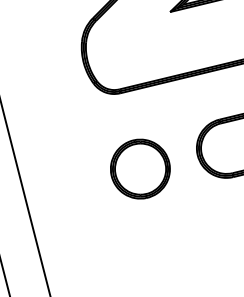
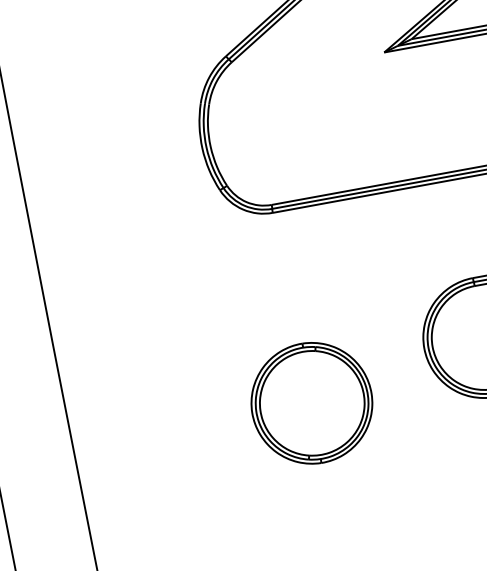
part: (140, 168) -> (312, 402), moved

